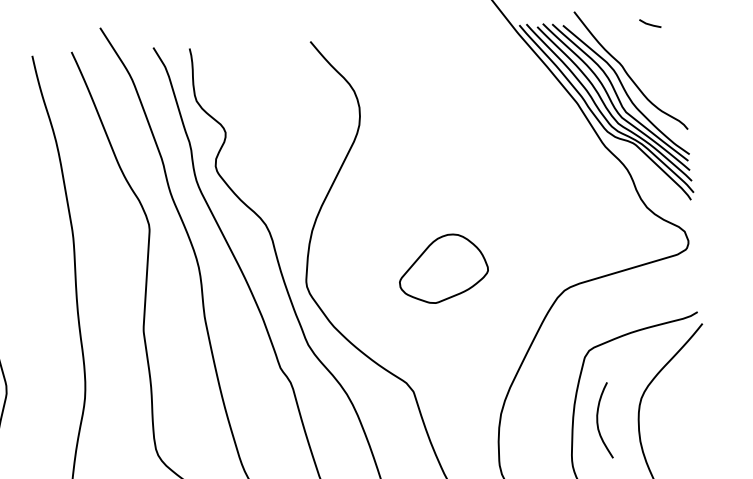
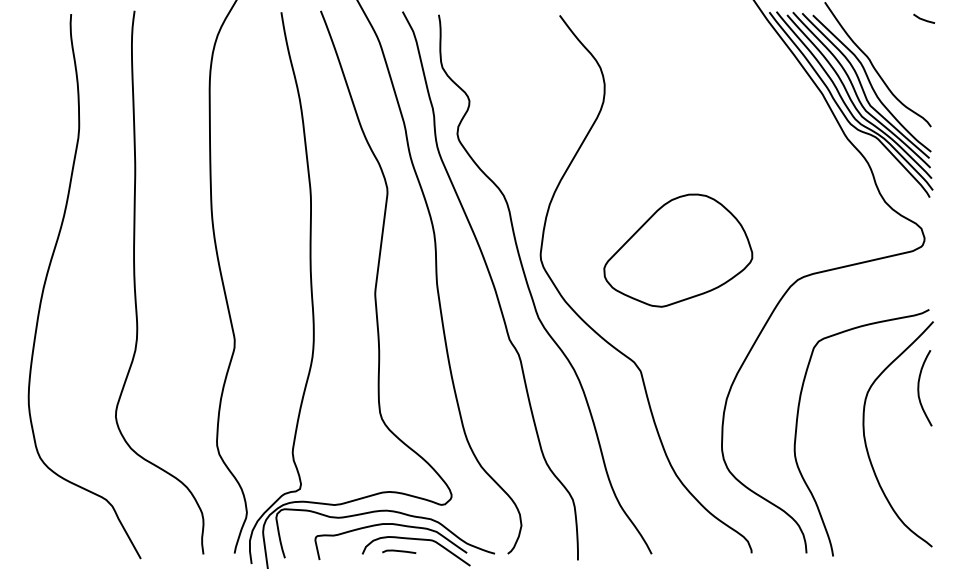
line: (649, 23) -> (923, 18), moved
part: (443, 268) -> (678, 250), size x1.67
curve: (598, 421) -> (919, 388), moved

